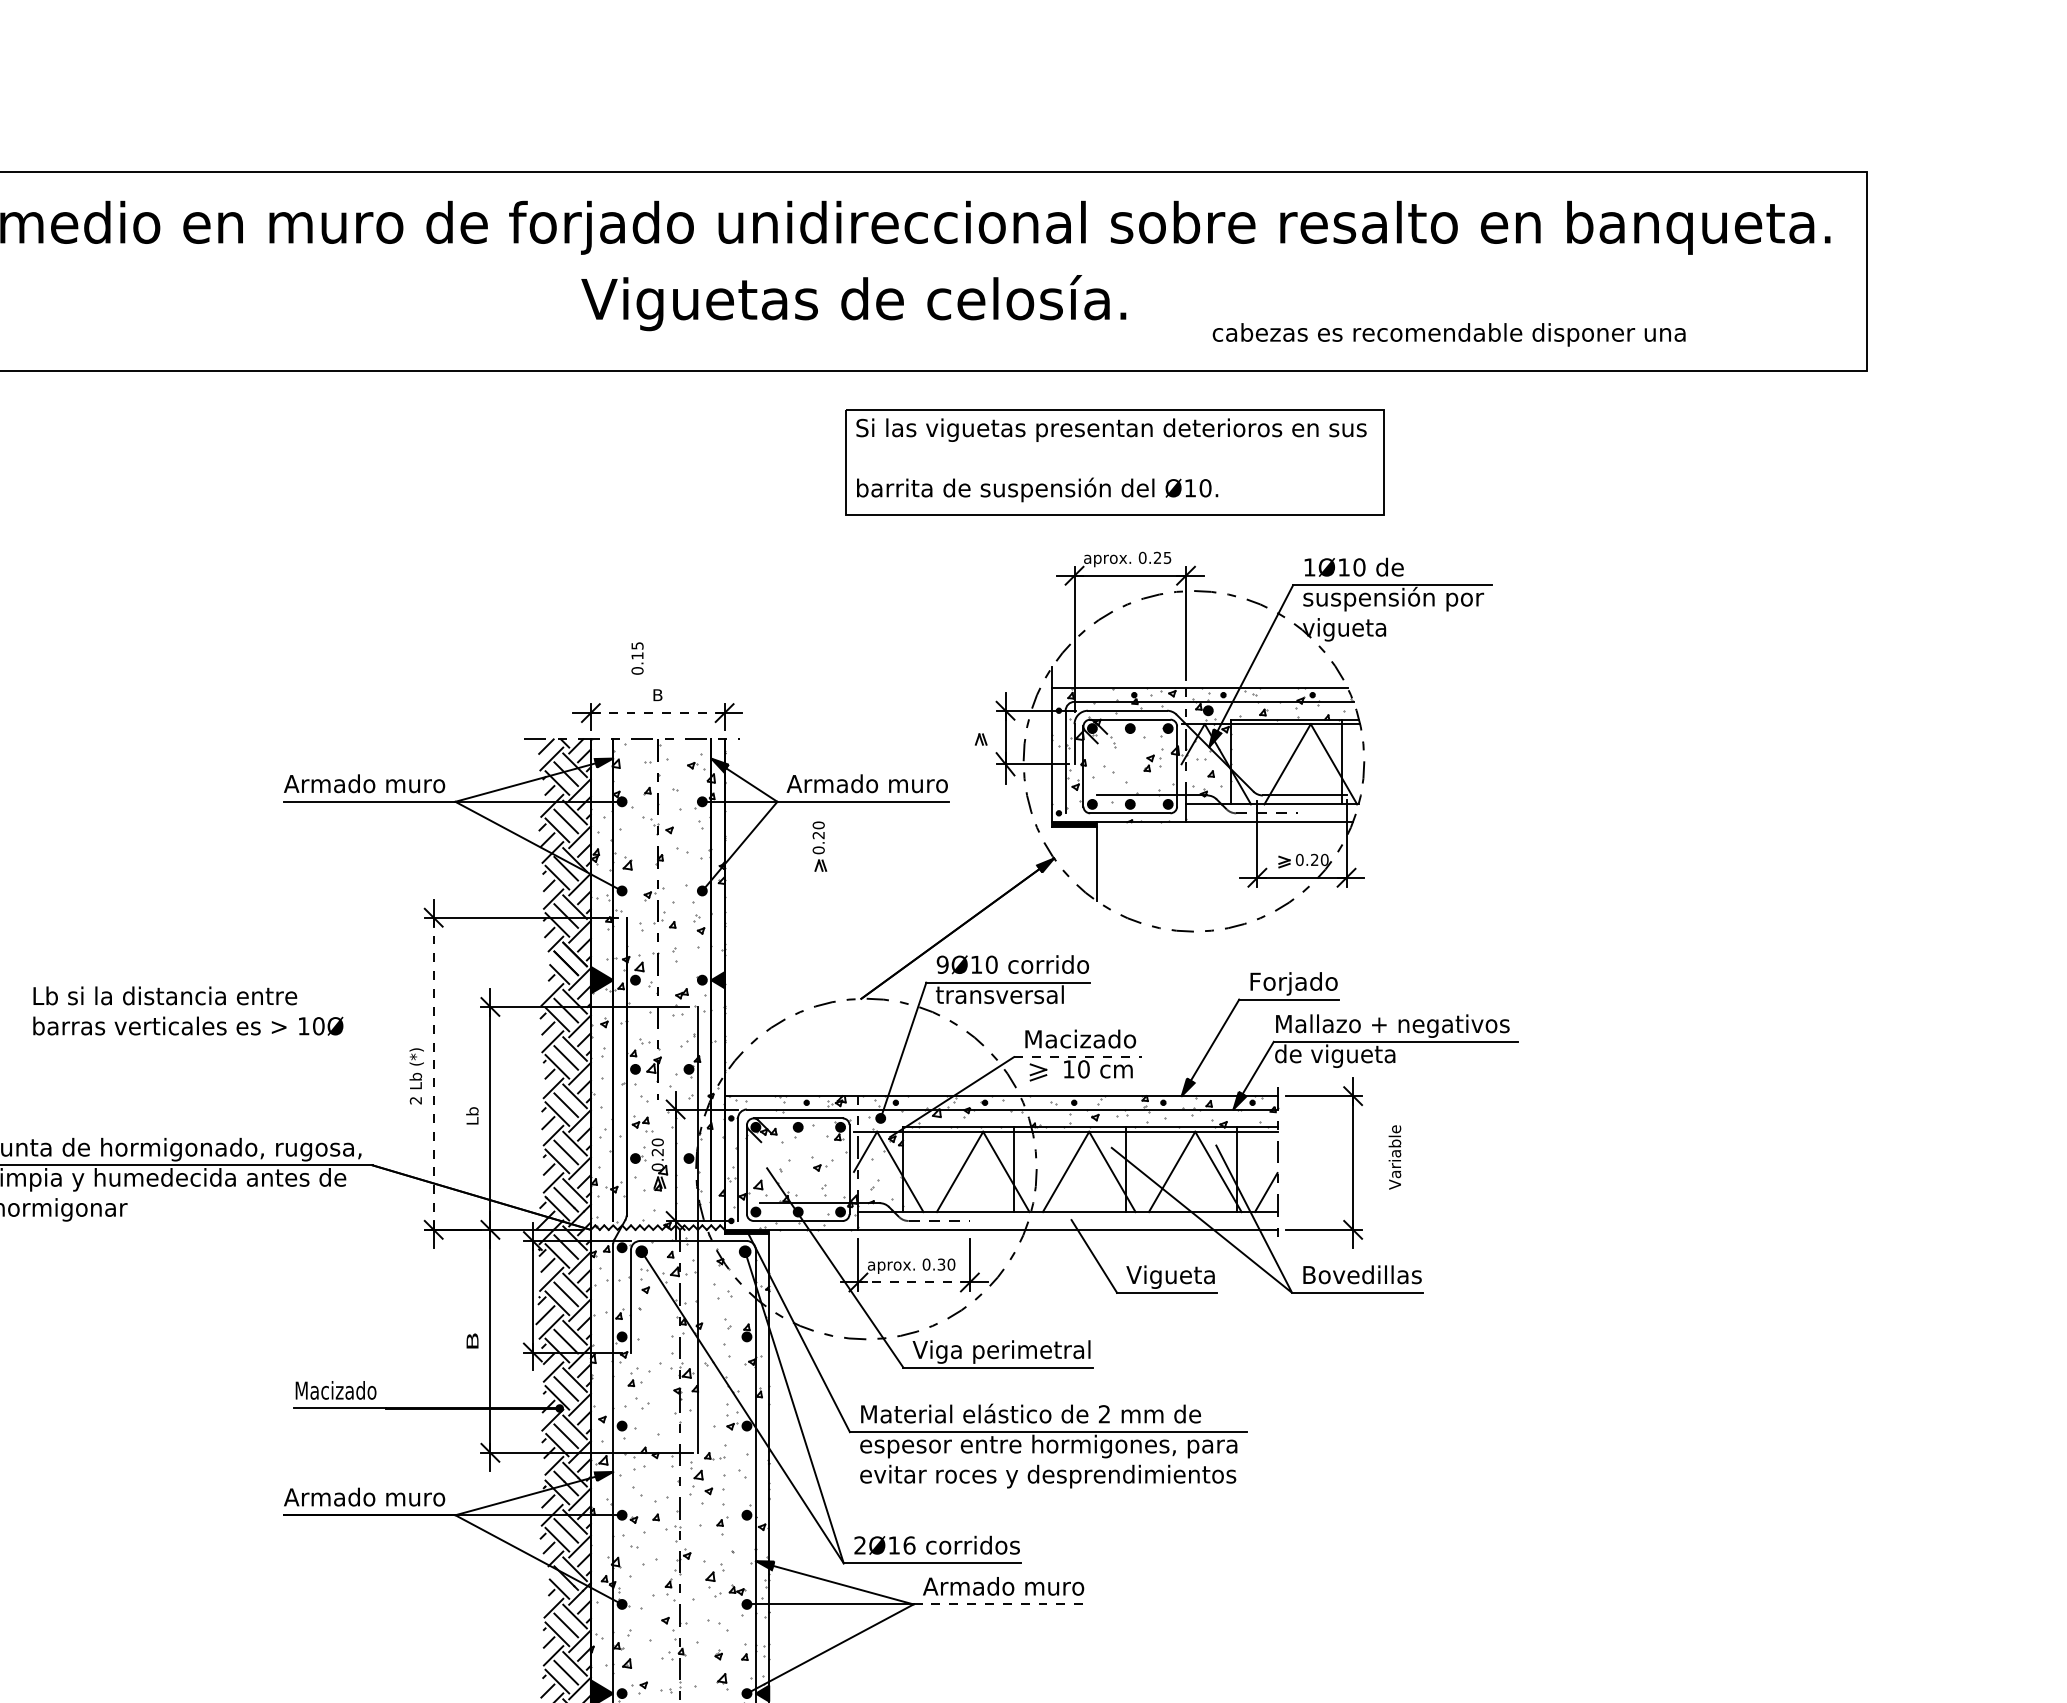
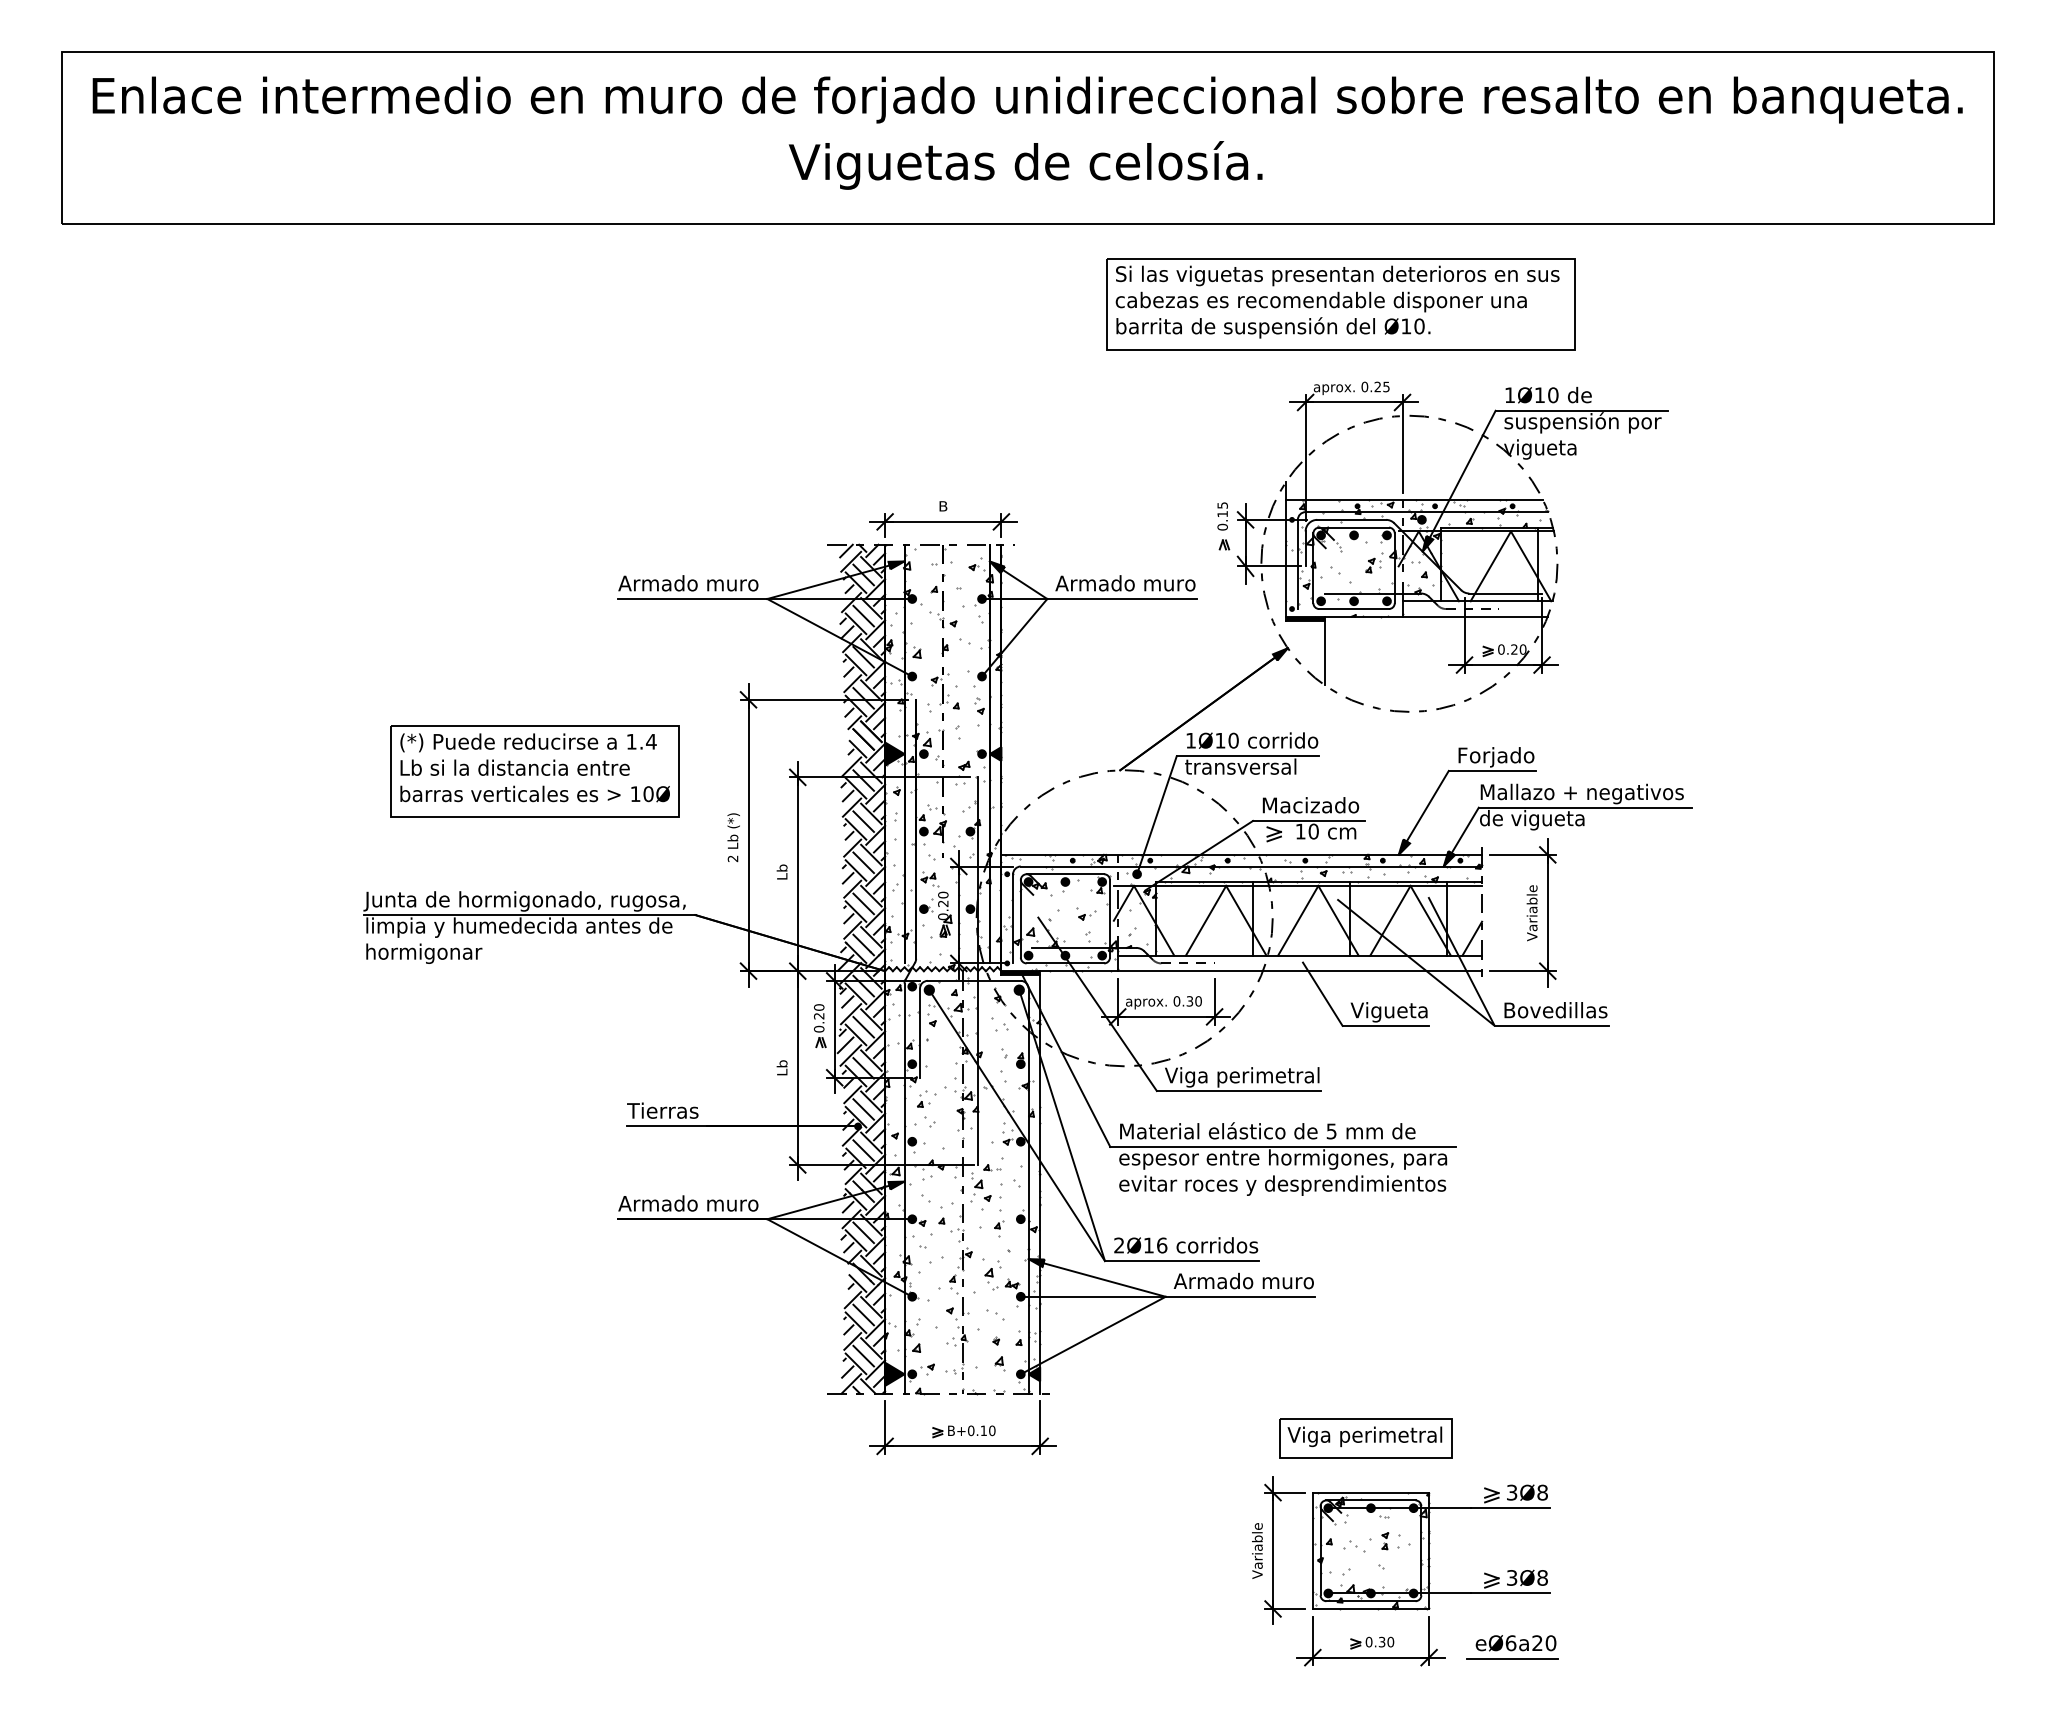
text: (853, 303) -> (1025, 165), moved
text: (1448, 334) -> (1320, 301), moved
text: (637, 658) -> (1222, 516), moved
line: (658, 712) -> (943, 521), dashed -> solid
part: (820, 847) -> (820, 1026), moved
text: (942, 964) -> (1190, 740), 9Ø10 -> 1Ø10
part: (187, 1000) -> (534, 771), added
line: (1077, 1056) -> (1308, 820), dashed -> solid
line: (433, 1073) -> (748, 835), dashed -> solid
text: (1394, 1157) -> (1531, 913), moved
line: (913, 1282) -> (1165, 1016), dashed -> solid
text: (471, 1340) -> (781, 1067), B -> Lb
text: (334, 1390) -> (662, 1110), Macizado -> Tierras
text: (1104, 1414) -> (1331, 1131), 2 -> 5
line: (999, 1604) -> (1240, 1296), dashed -> solid

